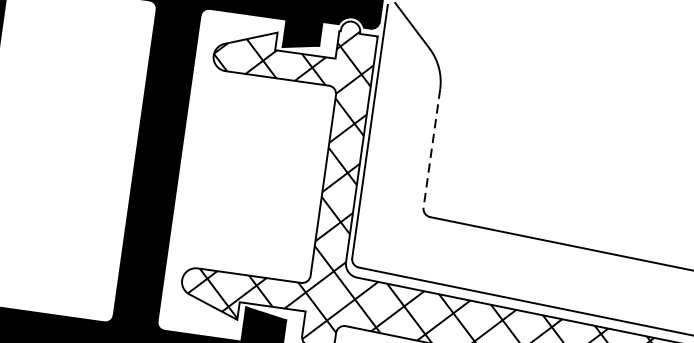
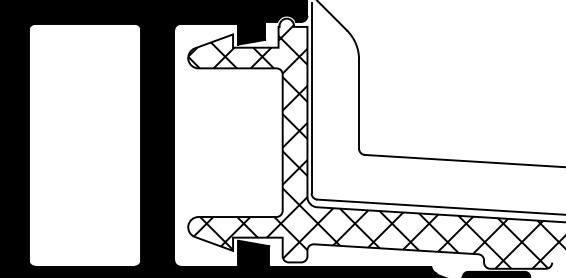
line: (432, 149) -> (359, 104), dashed -> solid

